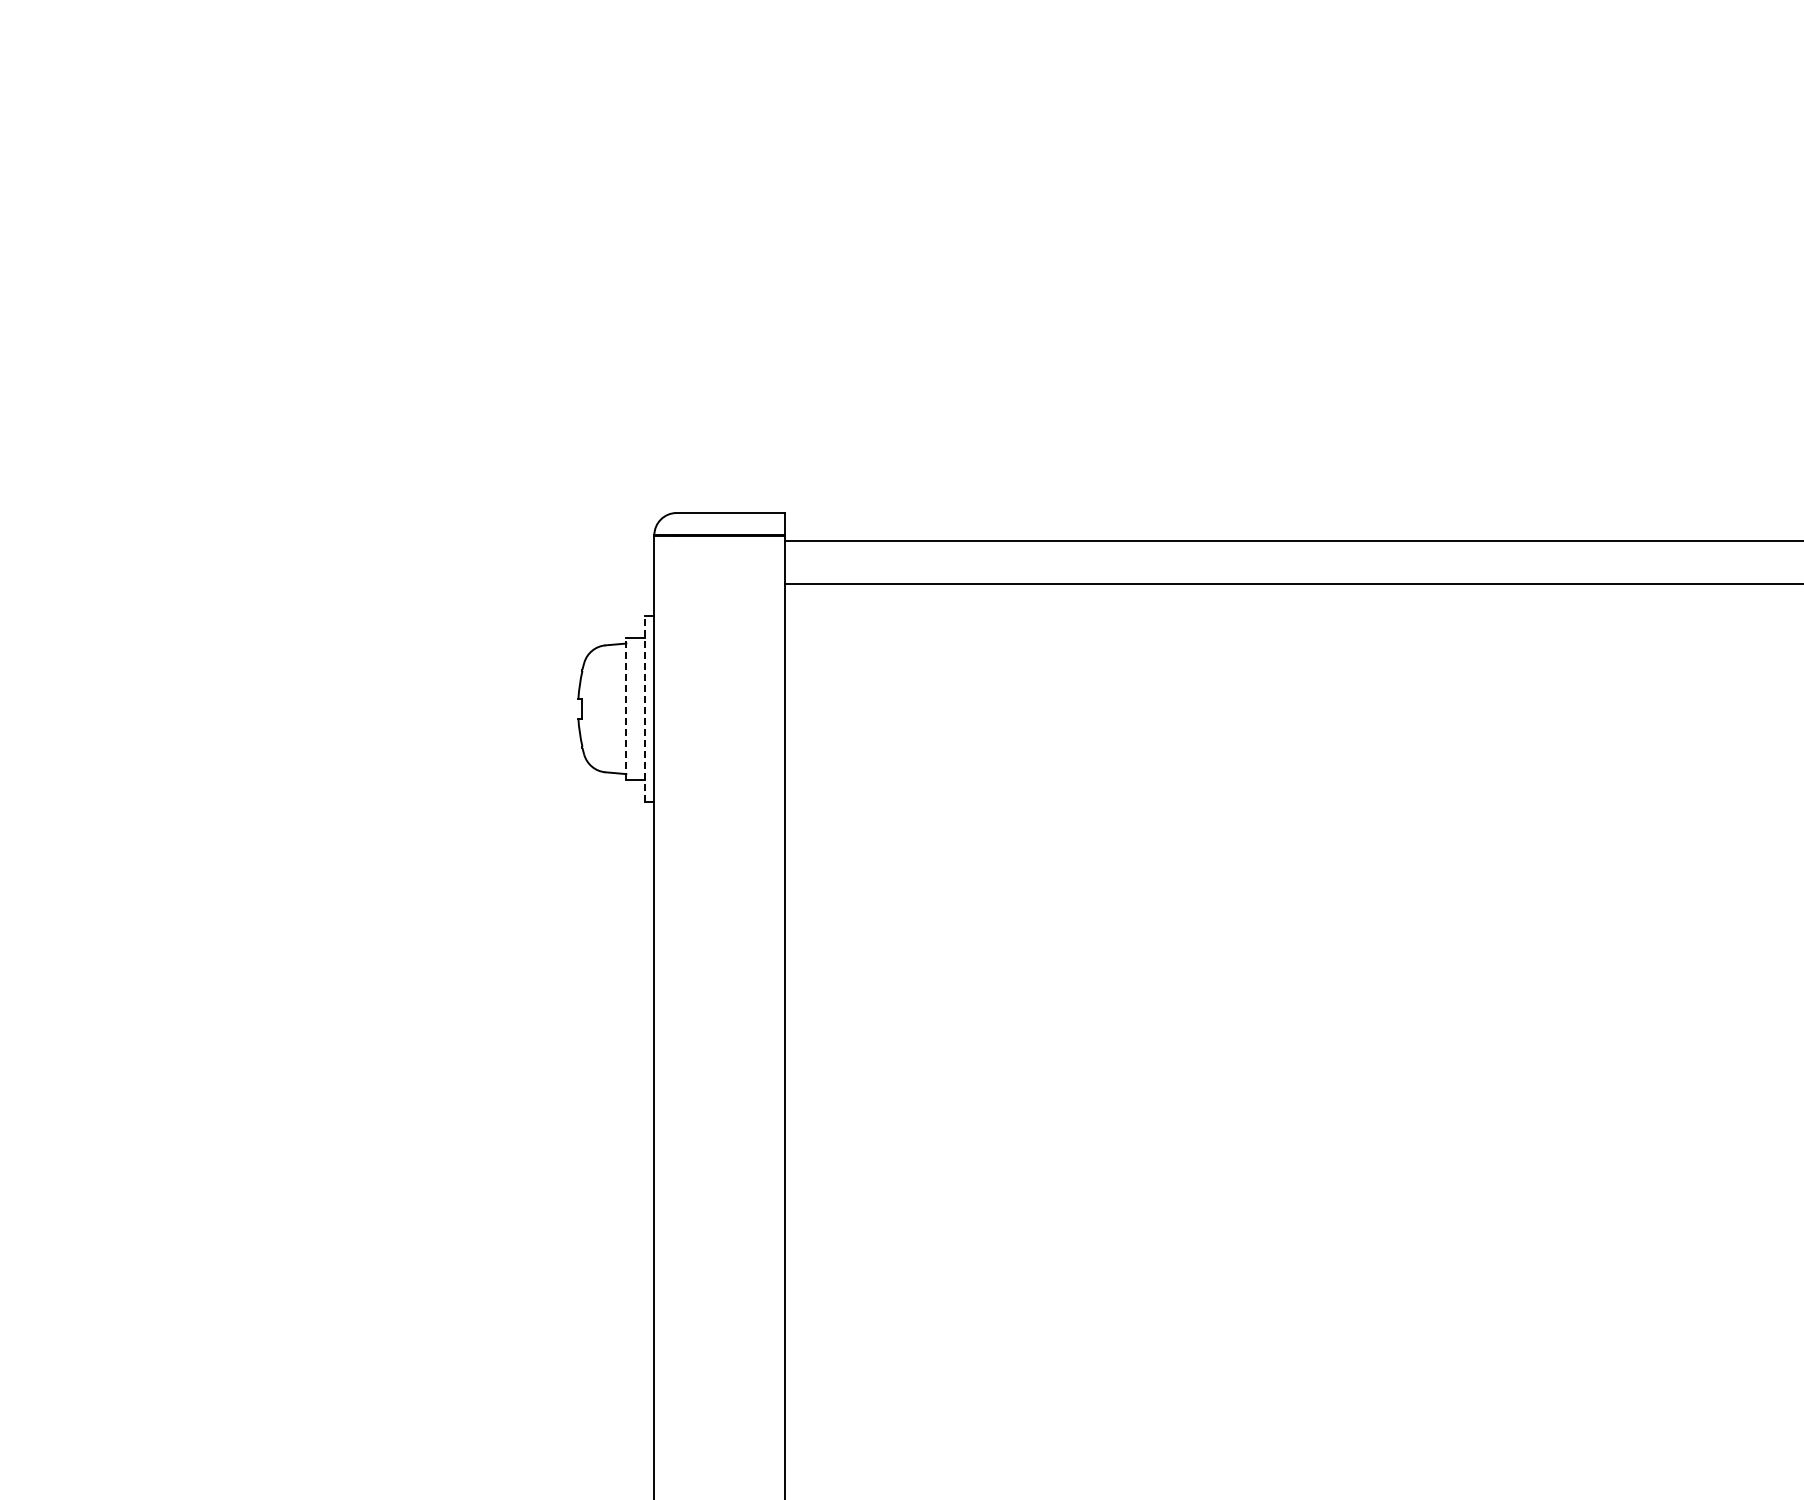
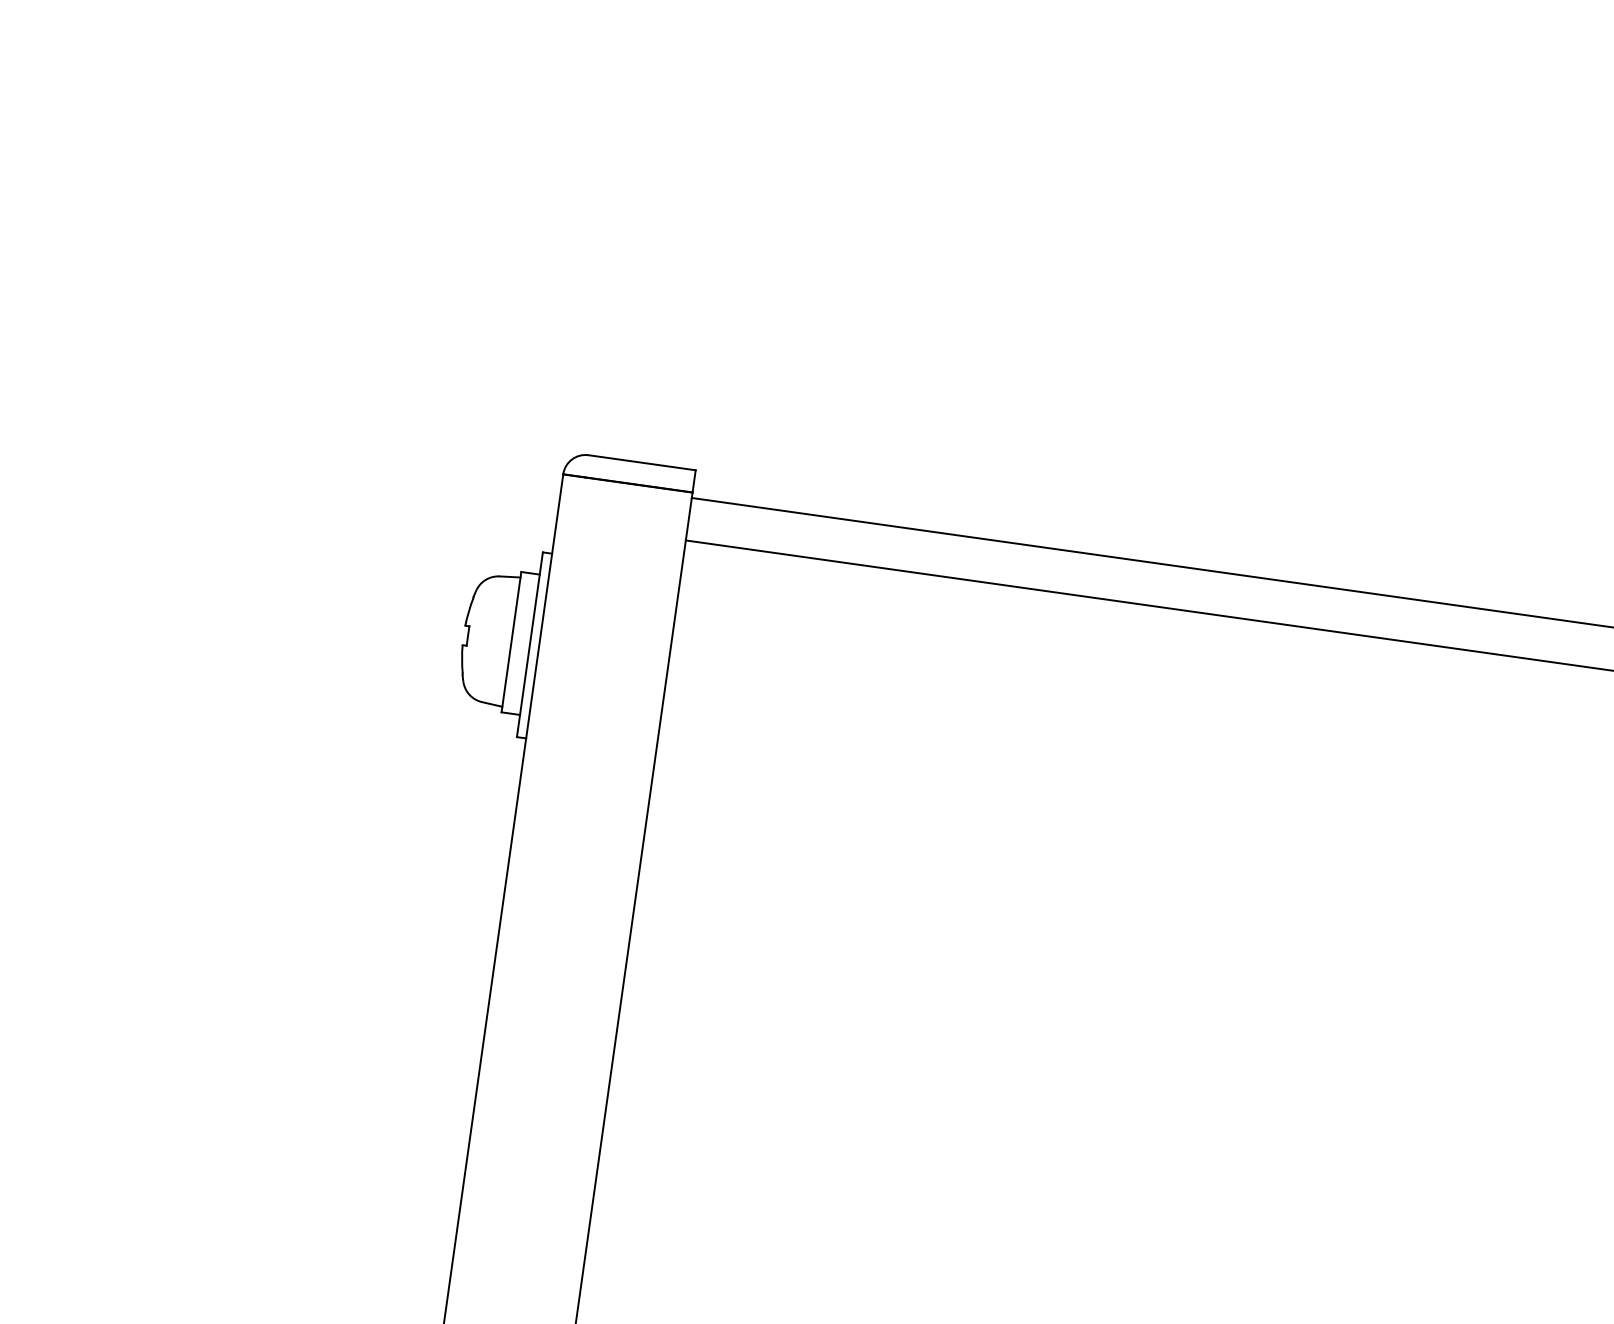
line: (626, 708) -> (511, 641), dashed -> solid
line: (645, 708) -> (530, 644), dashed -> solid

